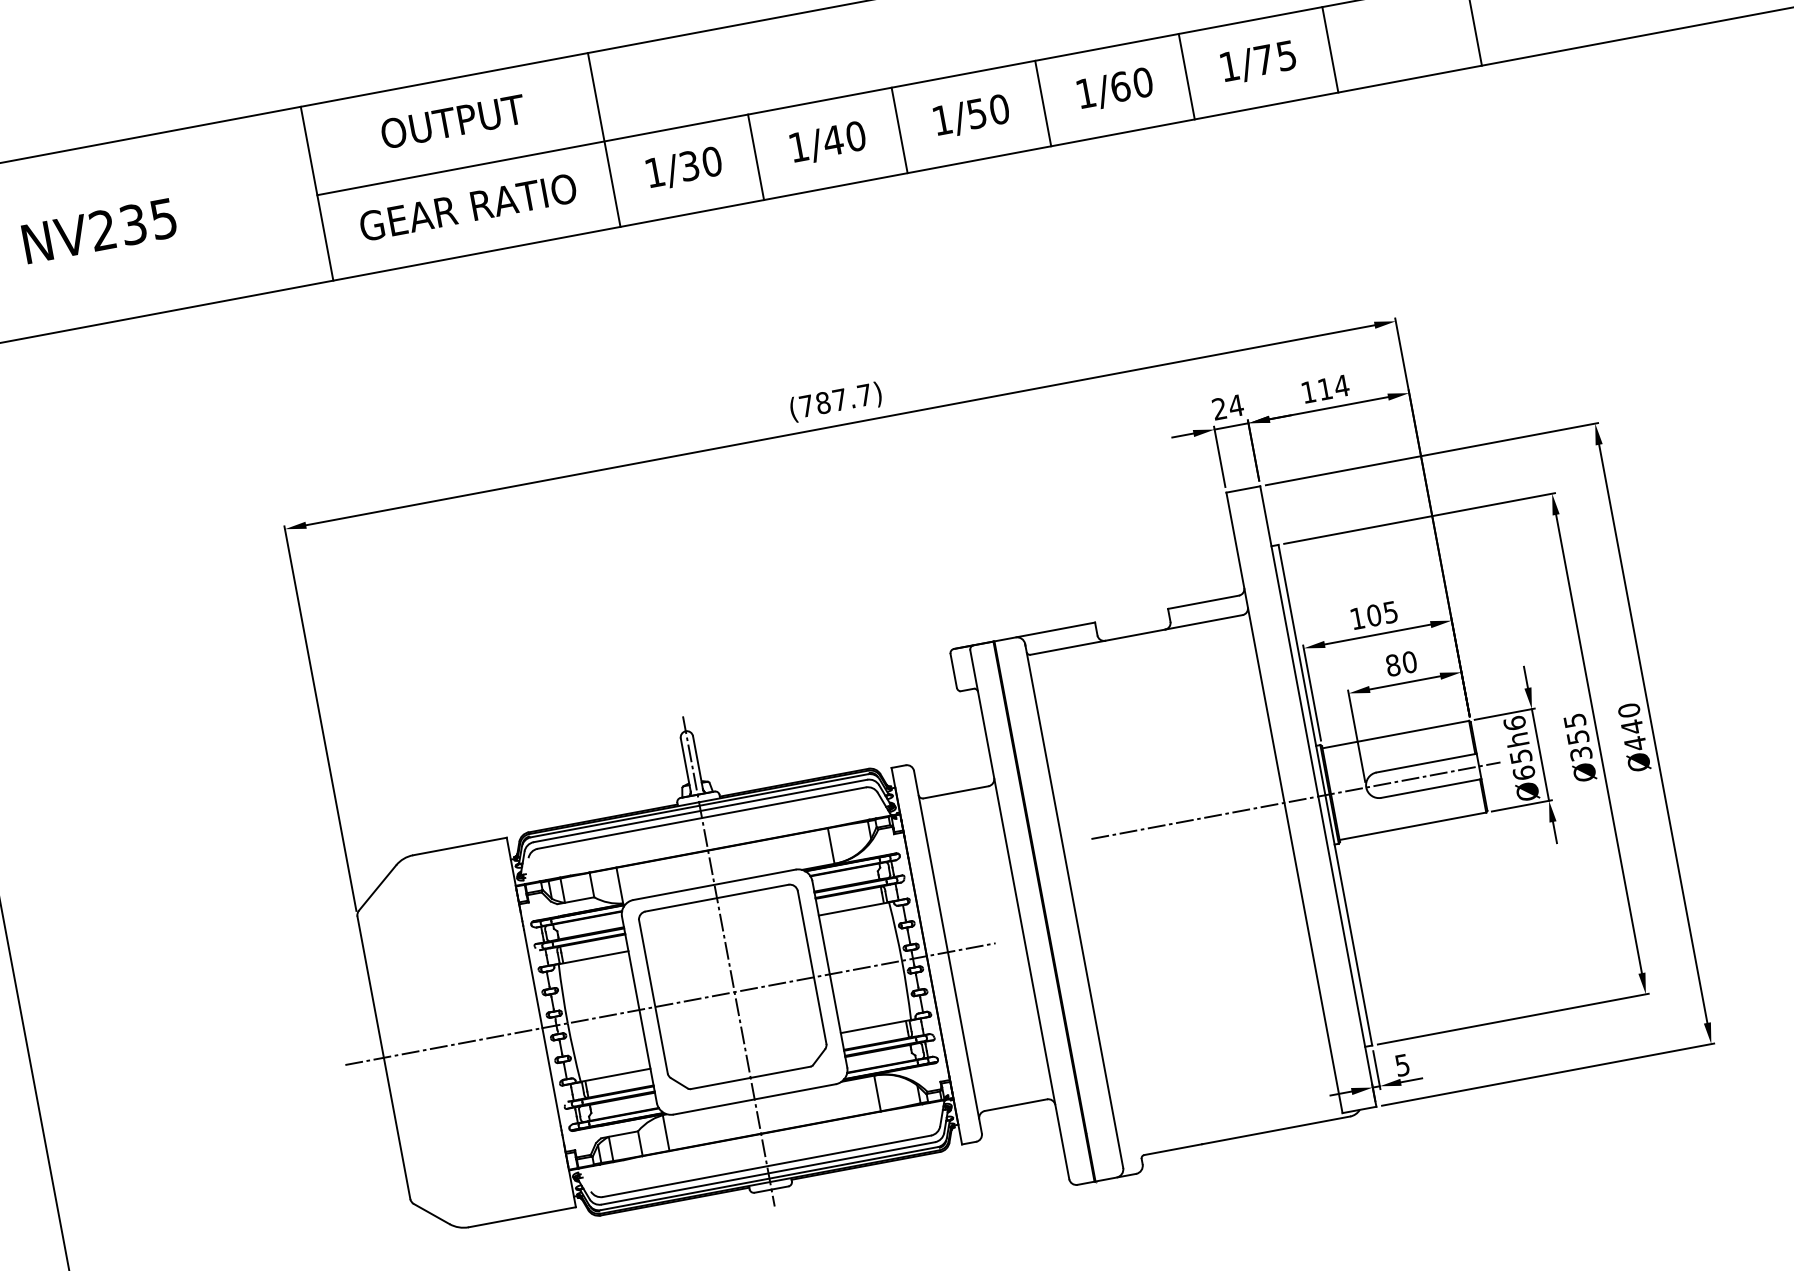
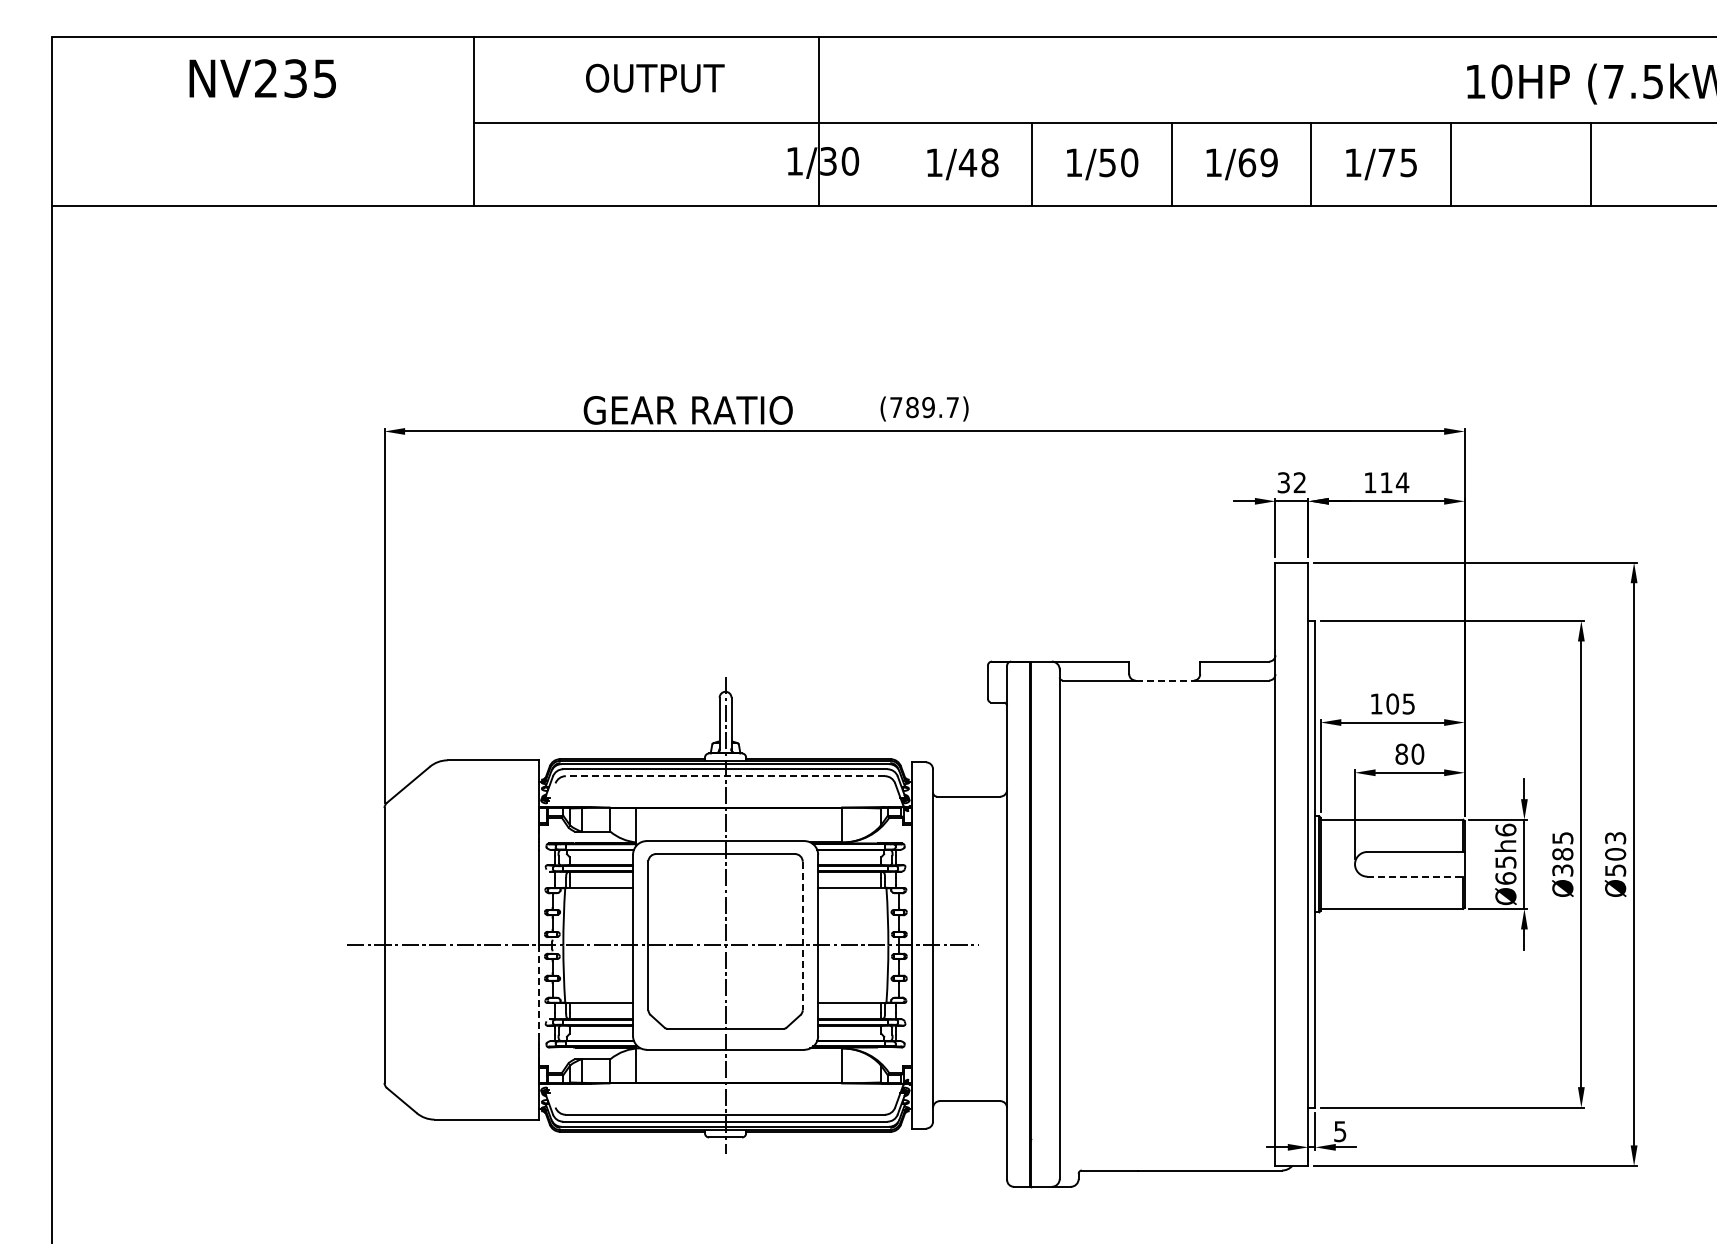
text: (1142, 82) -> (1268, 162), 1/60 -> 1/69
text: (453, 120) -> (655, 77), moved
text: (855, 136) -> (989, 162), 1/40 -> 1/48
line: (603, 139) -> (818, 121), moved
line: (755, 156) -> (892, 164), removed
text: (467, 207) -> (687, 410), moved
text: (99, 230) -> (262, 78), moved
text: (839, 399) -> (928, 407), (787.7) -> (789.7)
text: (1227, 407) -> (1291, 482), 24 -> 32
line: (1136, 635) -> (1165, 680), solid -> dashed
text: (1632, 727) -> (1615, 854), Ø440 -> Ø503
text: (1577, 737) -> (1562, 854), Ø355 -> Ø385
line: (1431, 788) -> (1416, 876), solid -> dashed
line: (1295, 800) -> (1286, 864), removed
line: (702, 818) -> (725, 776), solid -> dashed
line: (811, 968) -> (802, 936), solid -> dashed
line: (551, 1077) -> (538, 993), solid -> dashed

